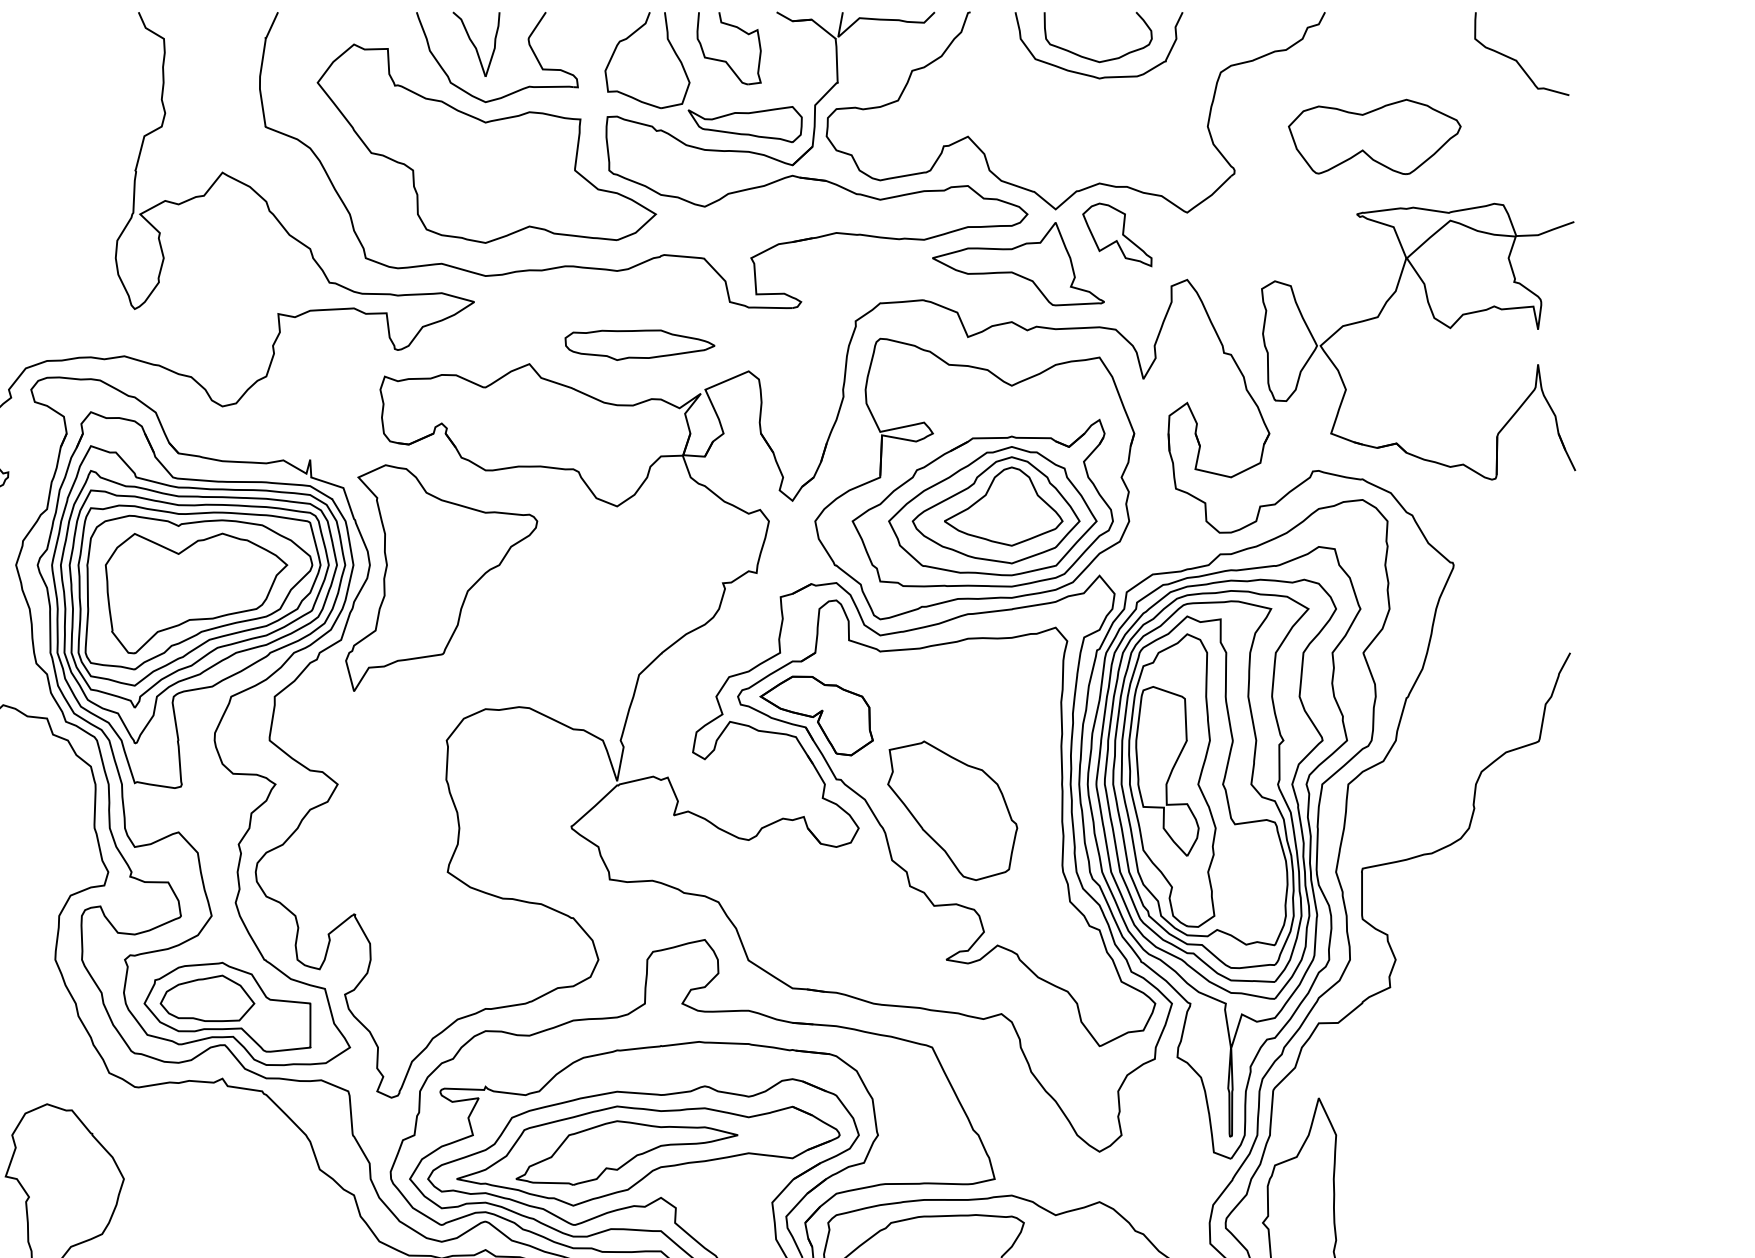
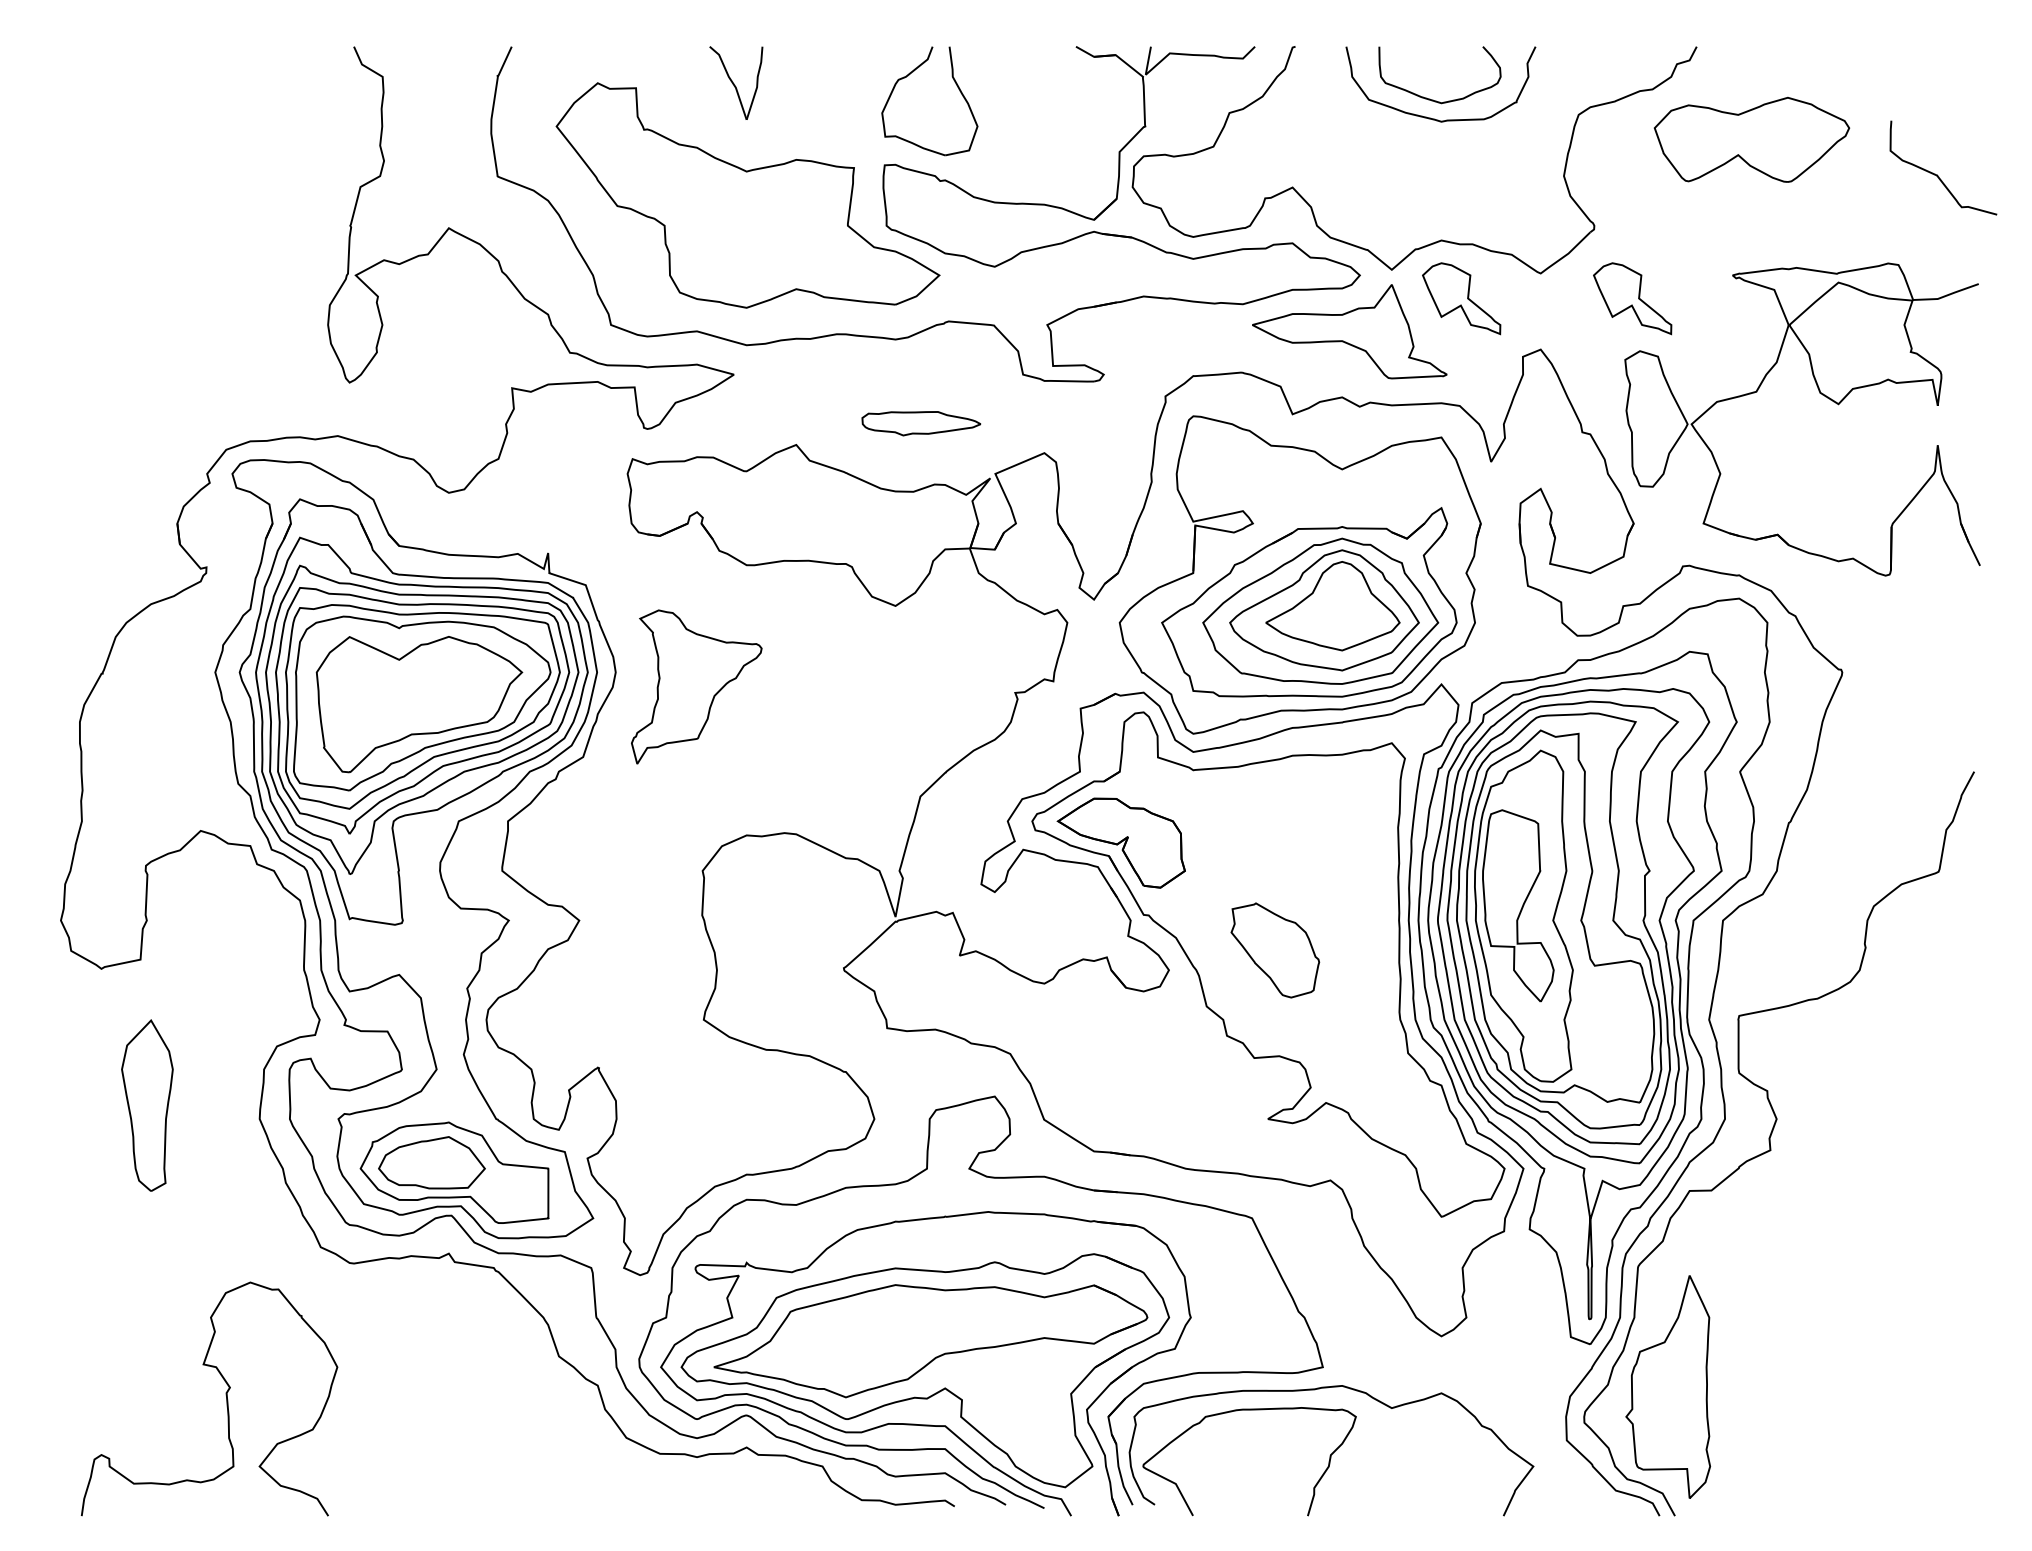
part: (528, 45) -> (795, 84), removed
curve: (1516, 59) -> (1937, 174), moved
part: (725, 60) -> (1018, 101), removed
part: (745, 124) -> (1040, 173), removed
part: (1374, 136) -> (1751, 139), moved
part: (1268, 234) -> (1632, 298), added
part: (640, 345) -> (921, 423), size x0.7
part: (441, 577) -> (696, 686), size x0.6
part: (952, 810) -> (1275, 950), size x0.6
part: (626, 1152) -> (906, 1337), removed

